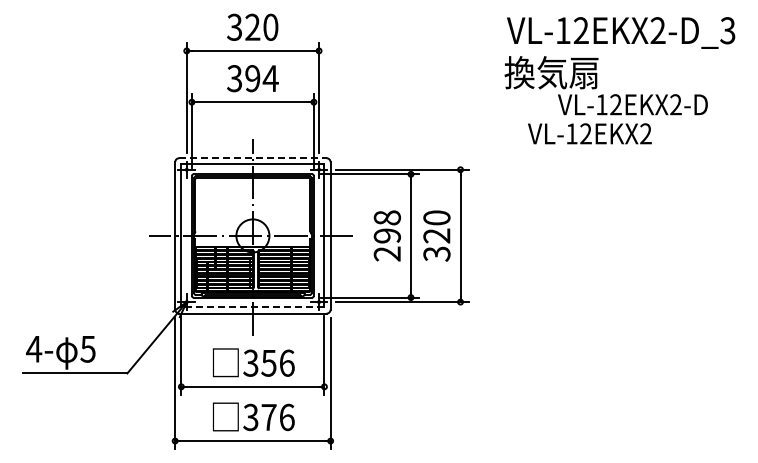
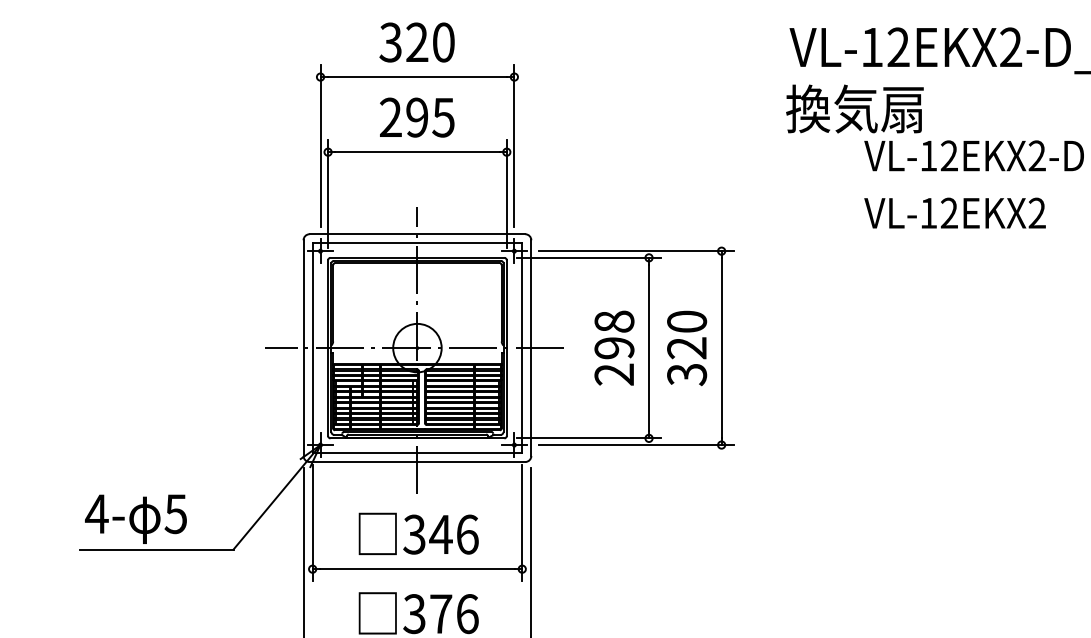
text: (252, 78) -> (416, 117), 394 -> 295
text: (589, 133) -> (954, 212), moved
line: (252, 158) -> (416, 234), dashed -> solid
line: (252, 307) -> (416, 452), dashed -> solid
text: (268, 363) -> (440, 535), 356 -> 346

